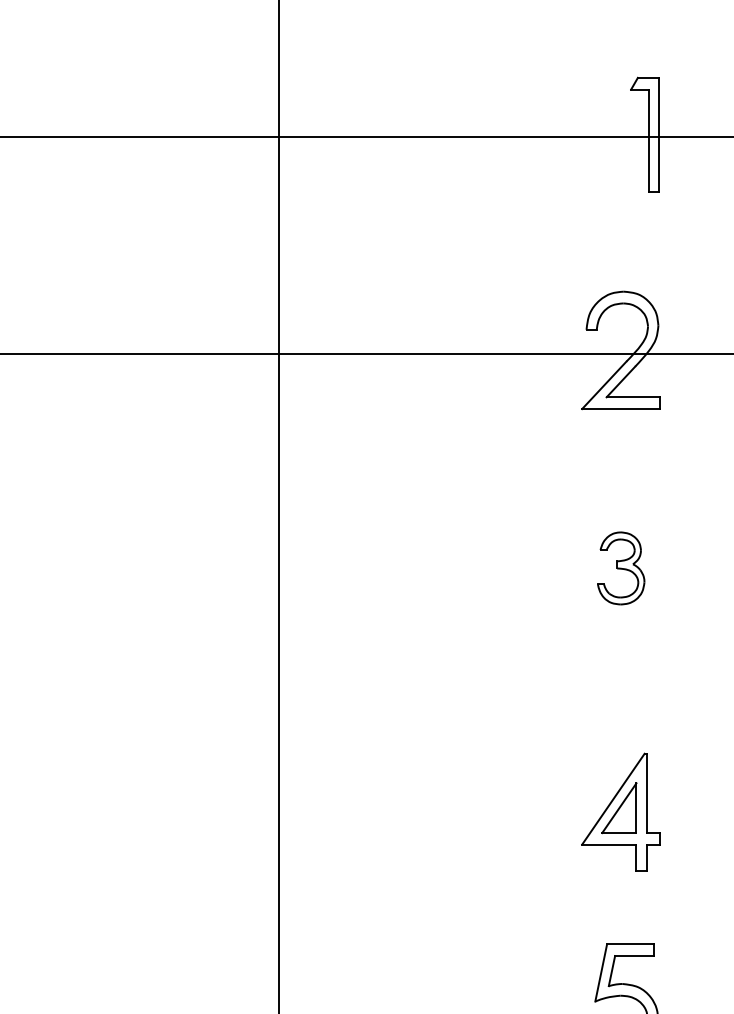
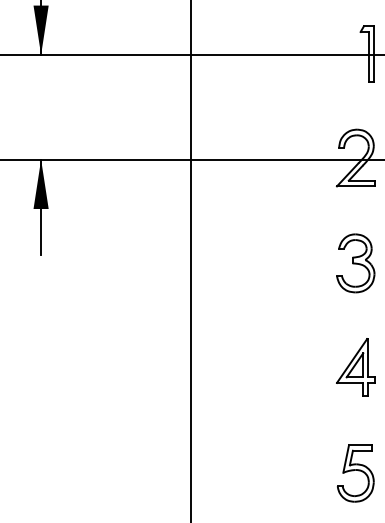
part: (620, 568) -> (355, 263), size x1.67
part: (620, 812) -> (355, 367), moved

